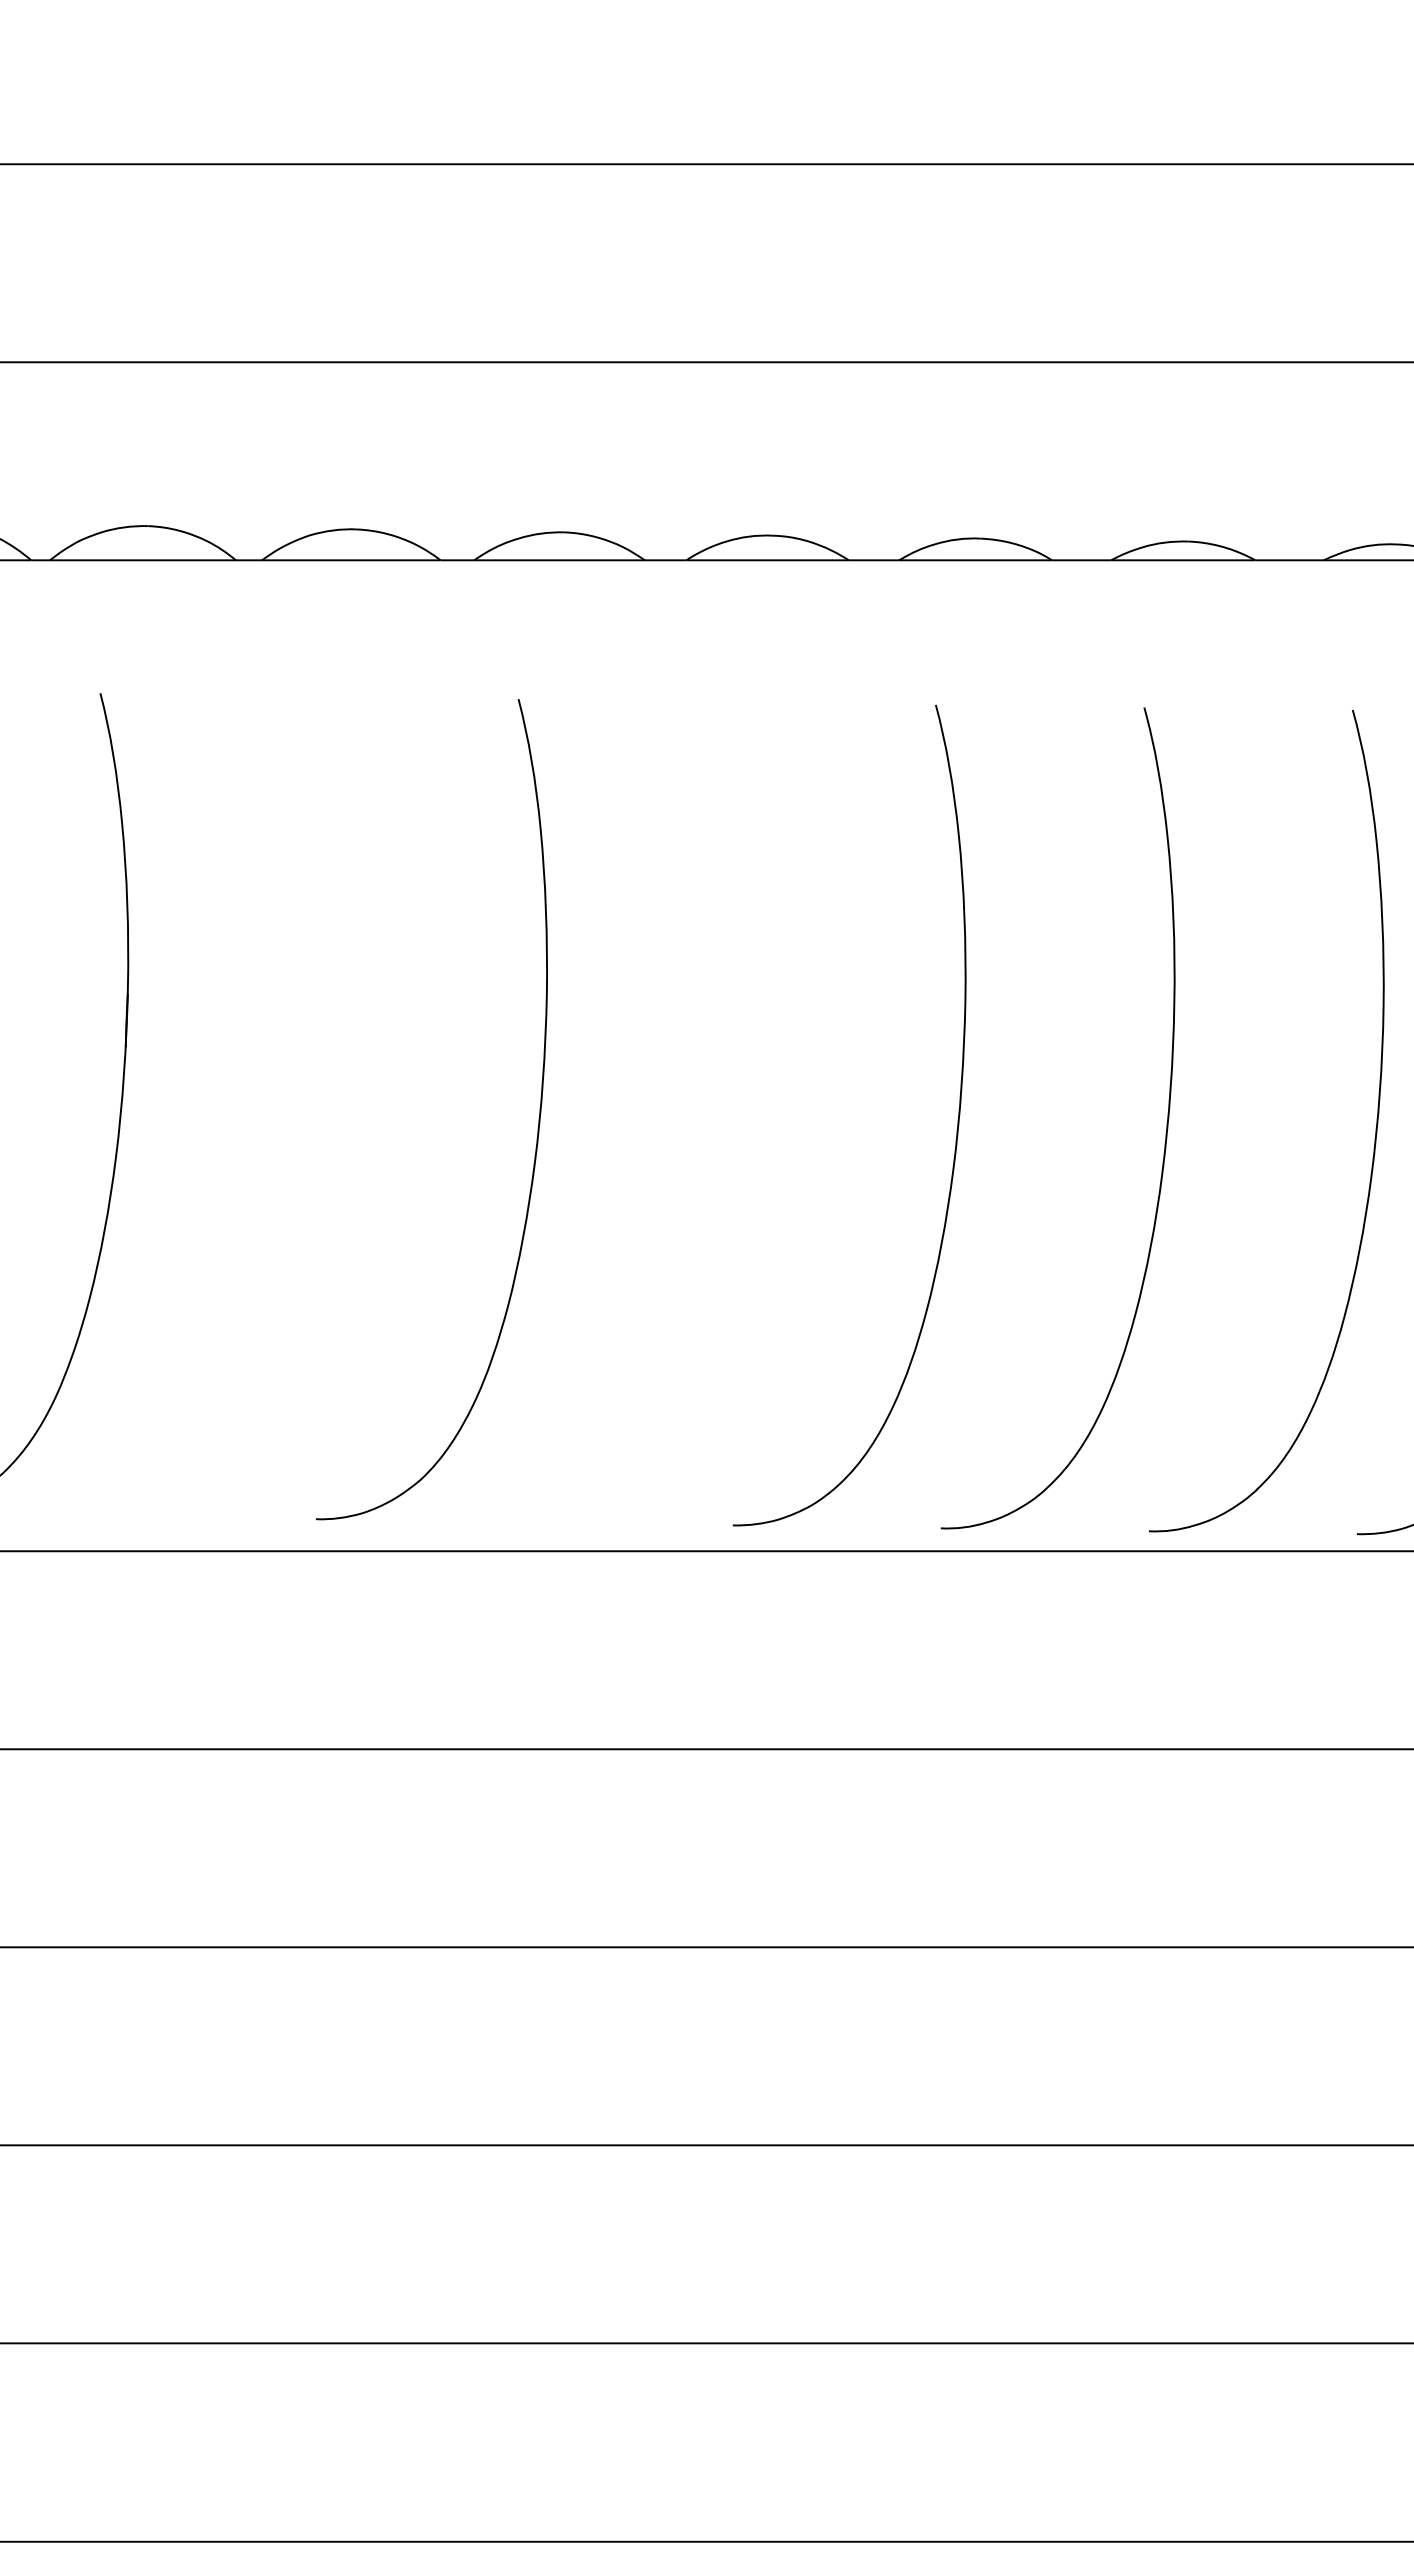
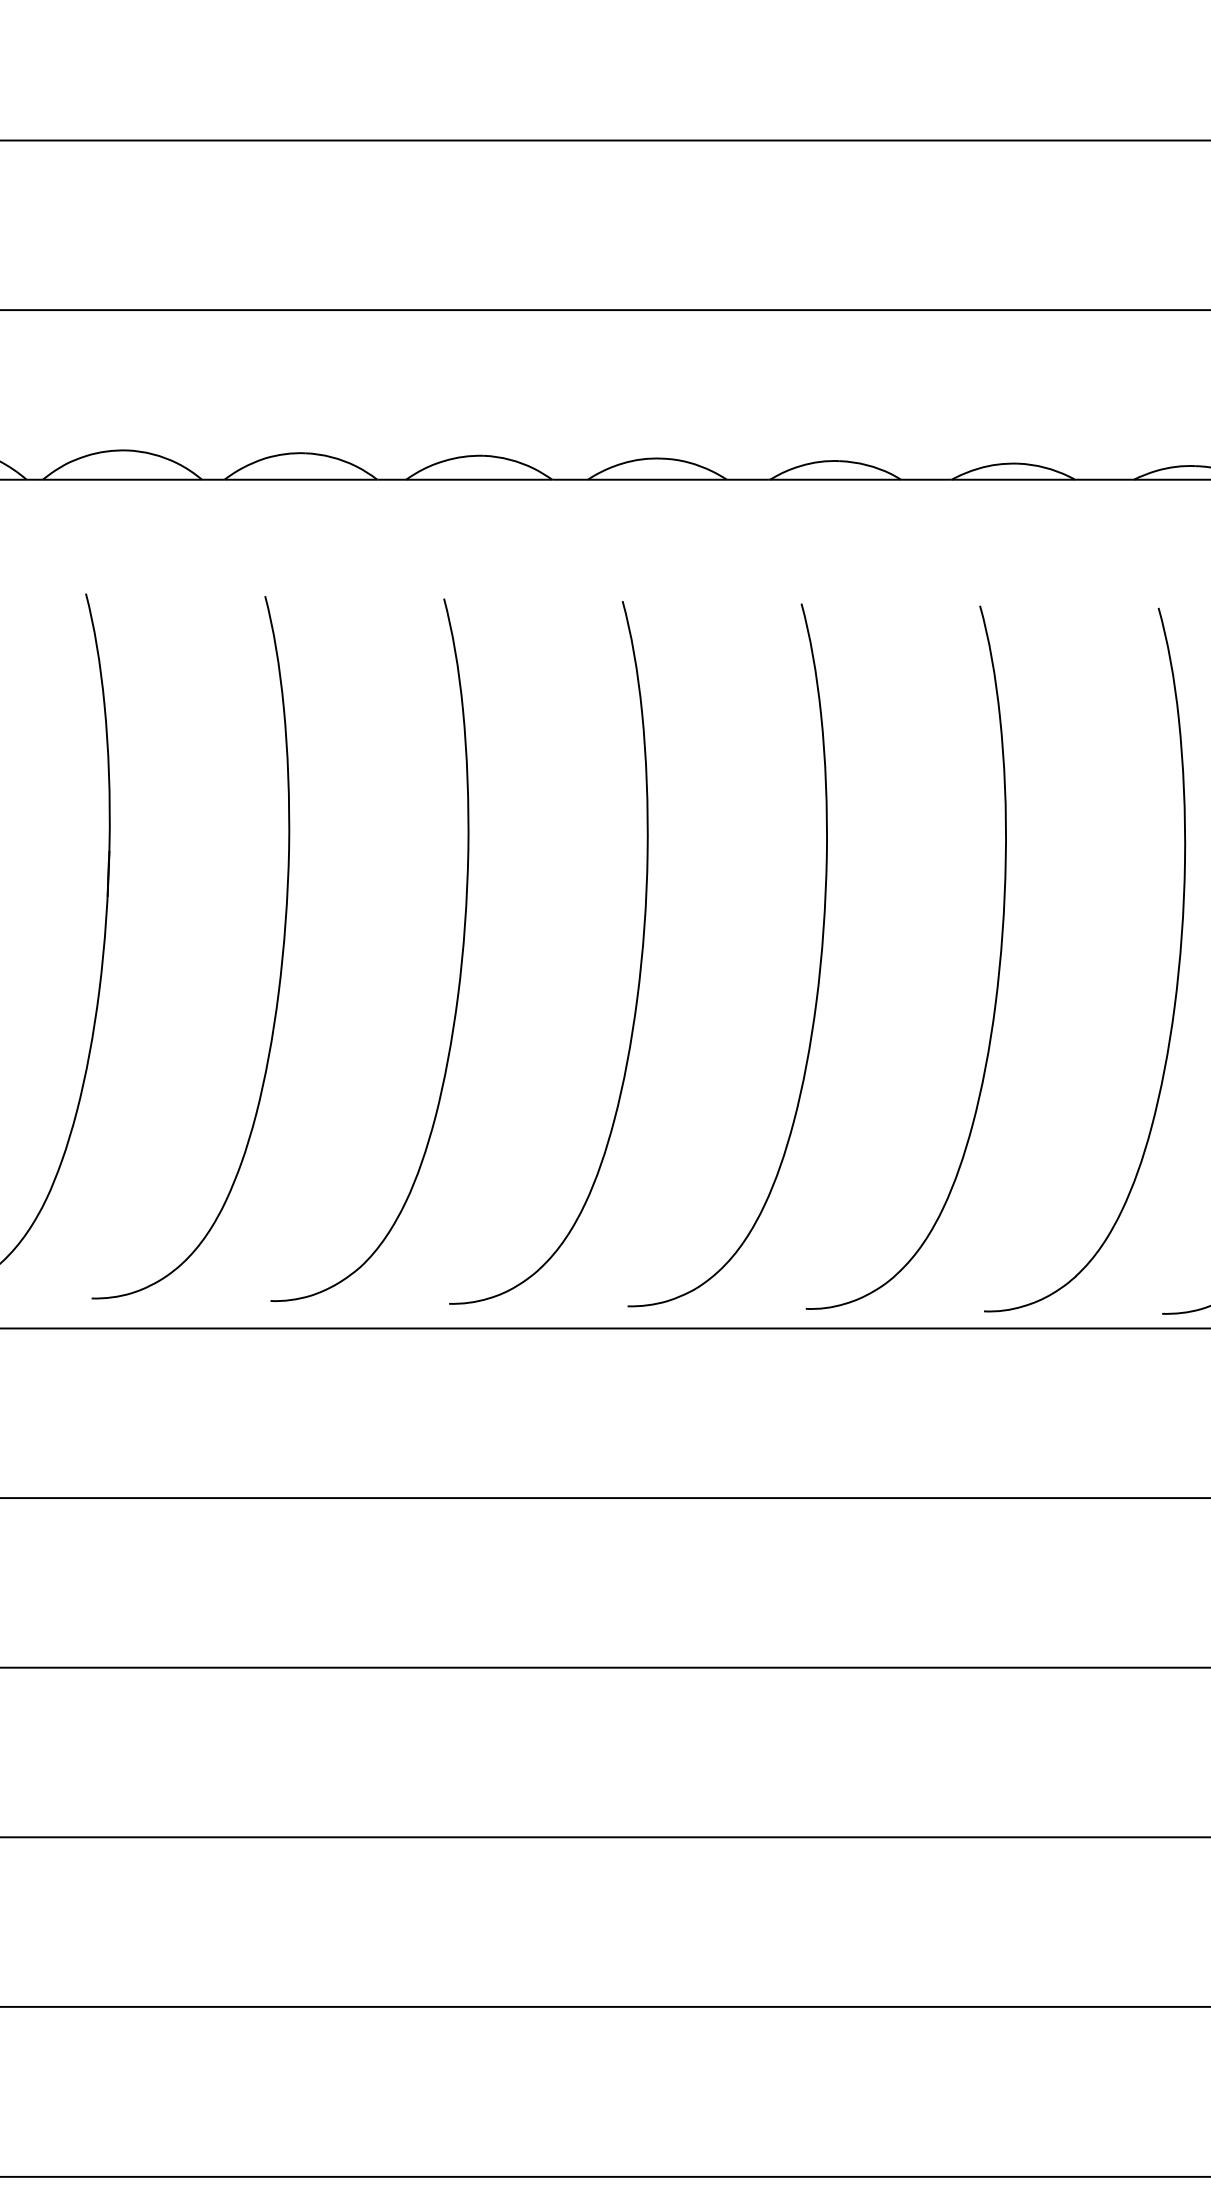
curve: (328, 1119) -> (281, 958), added
curve: (747, 1124) -> (640, 962), added

